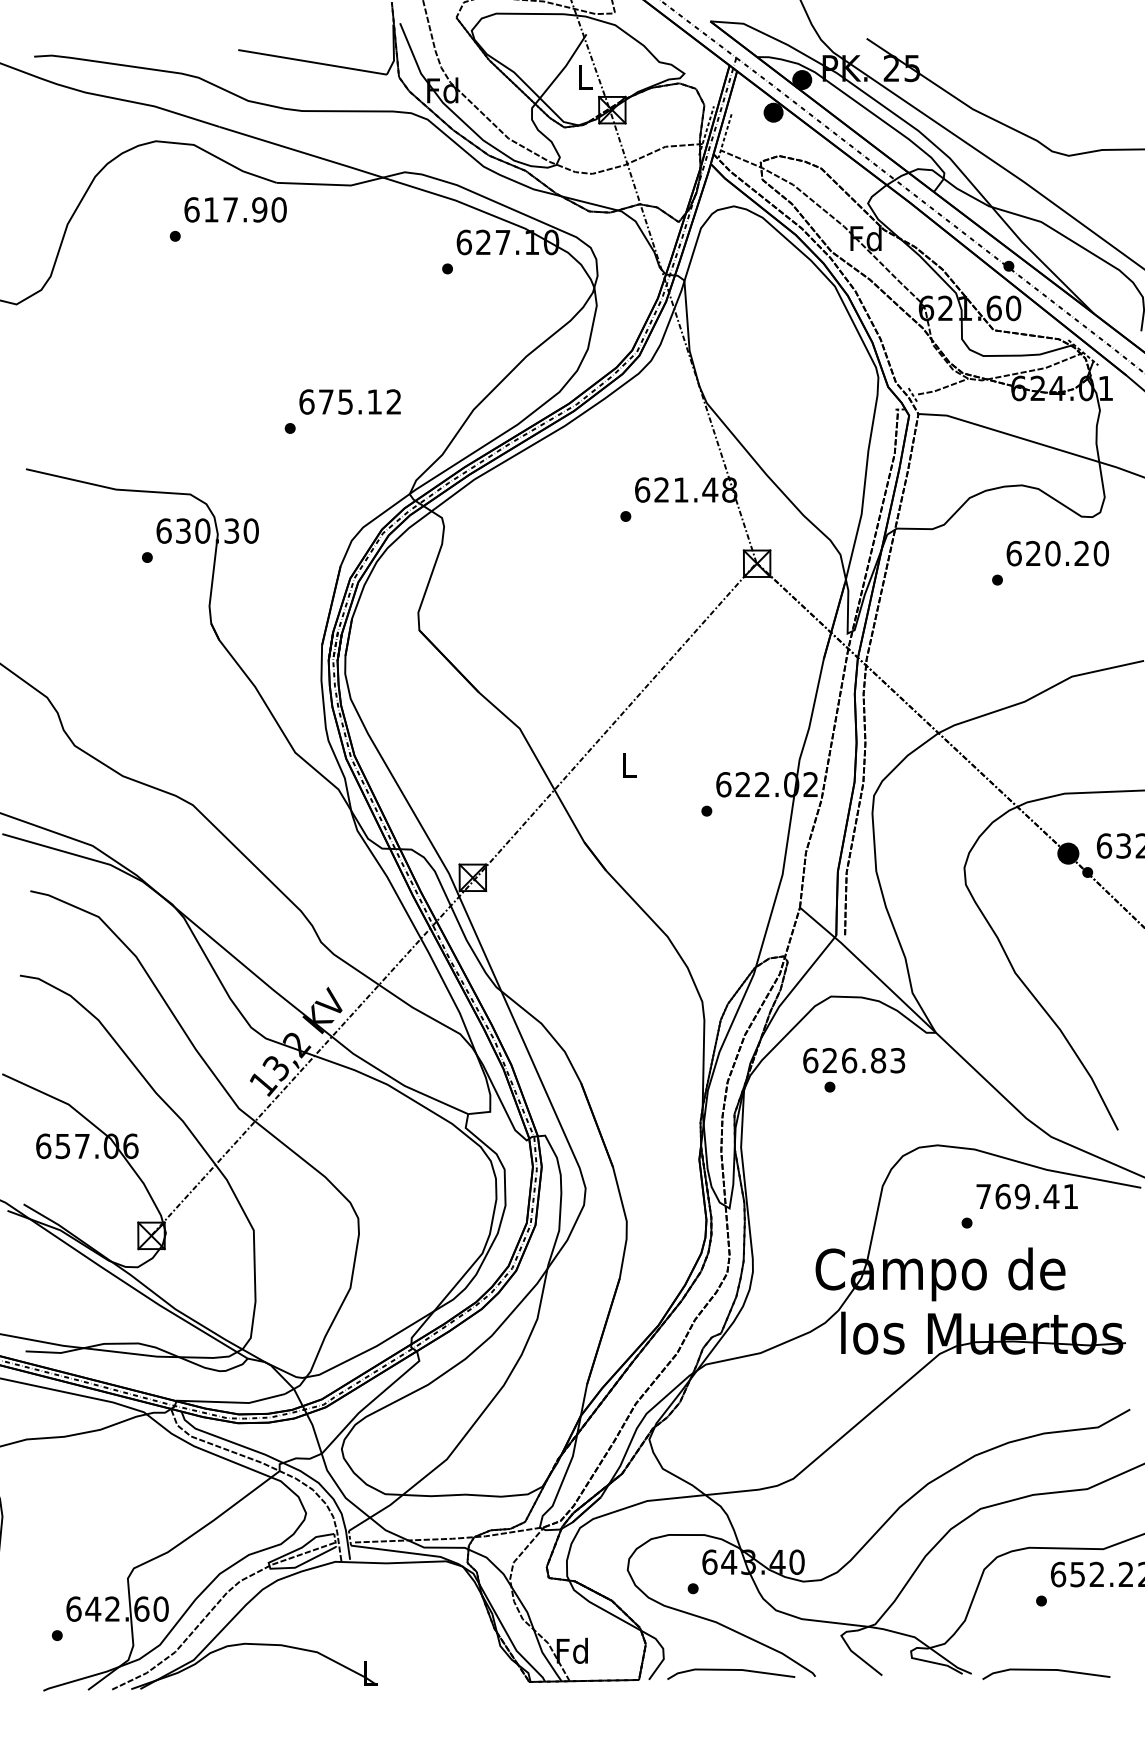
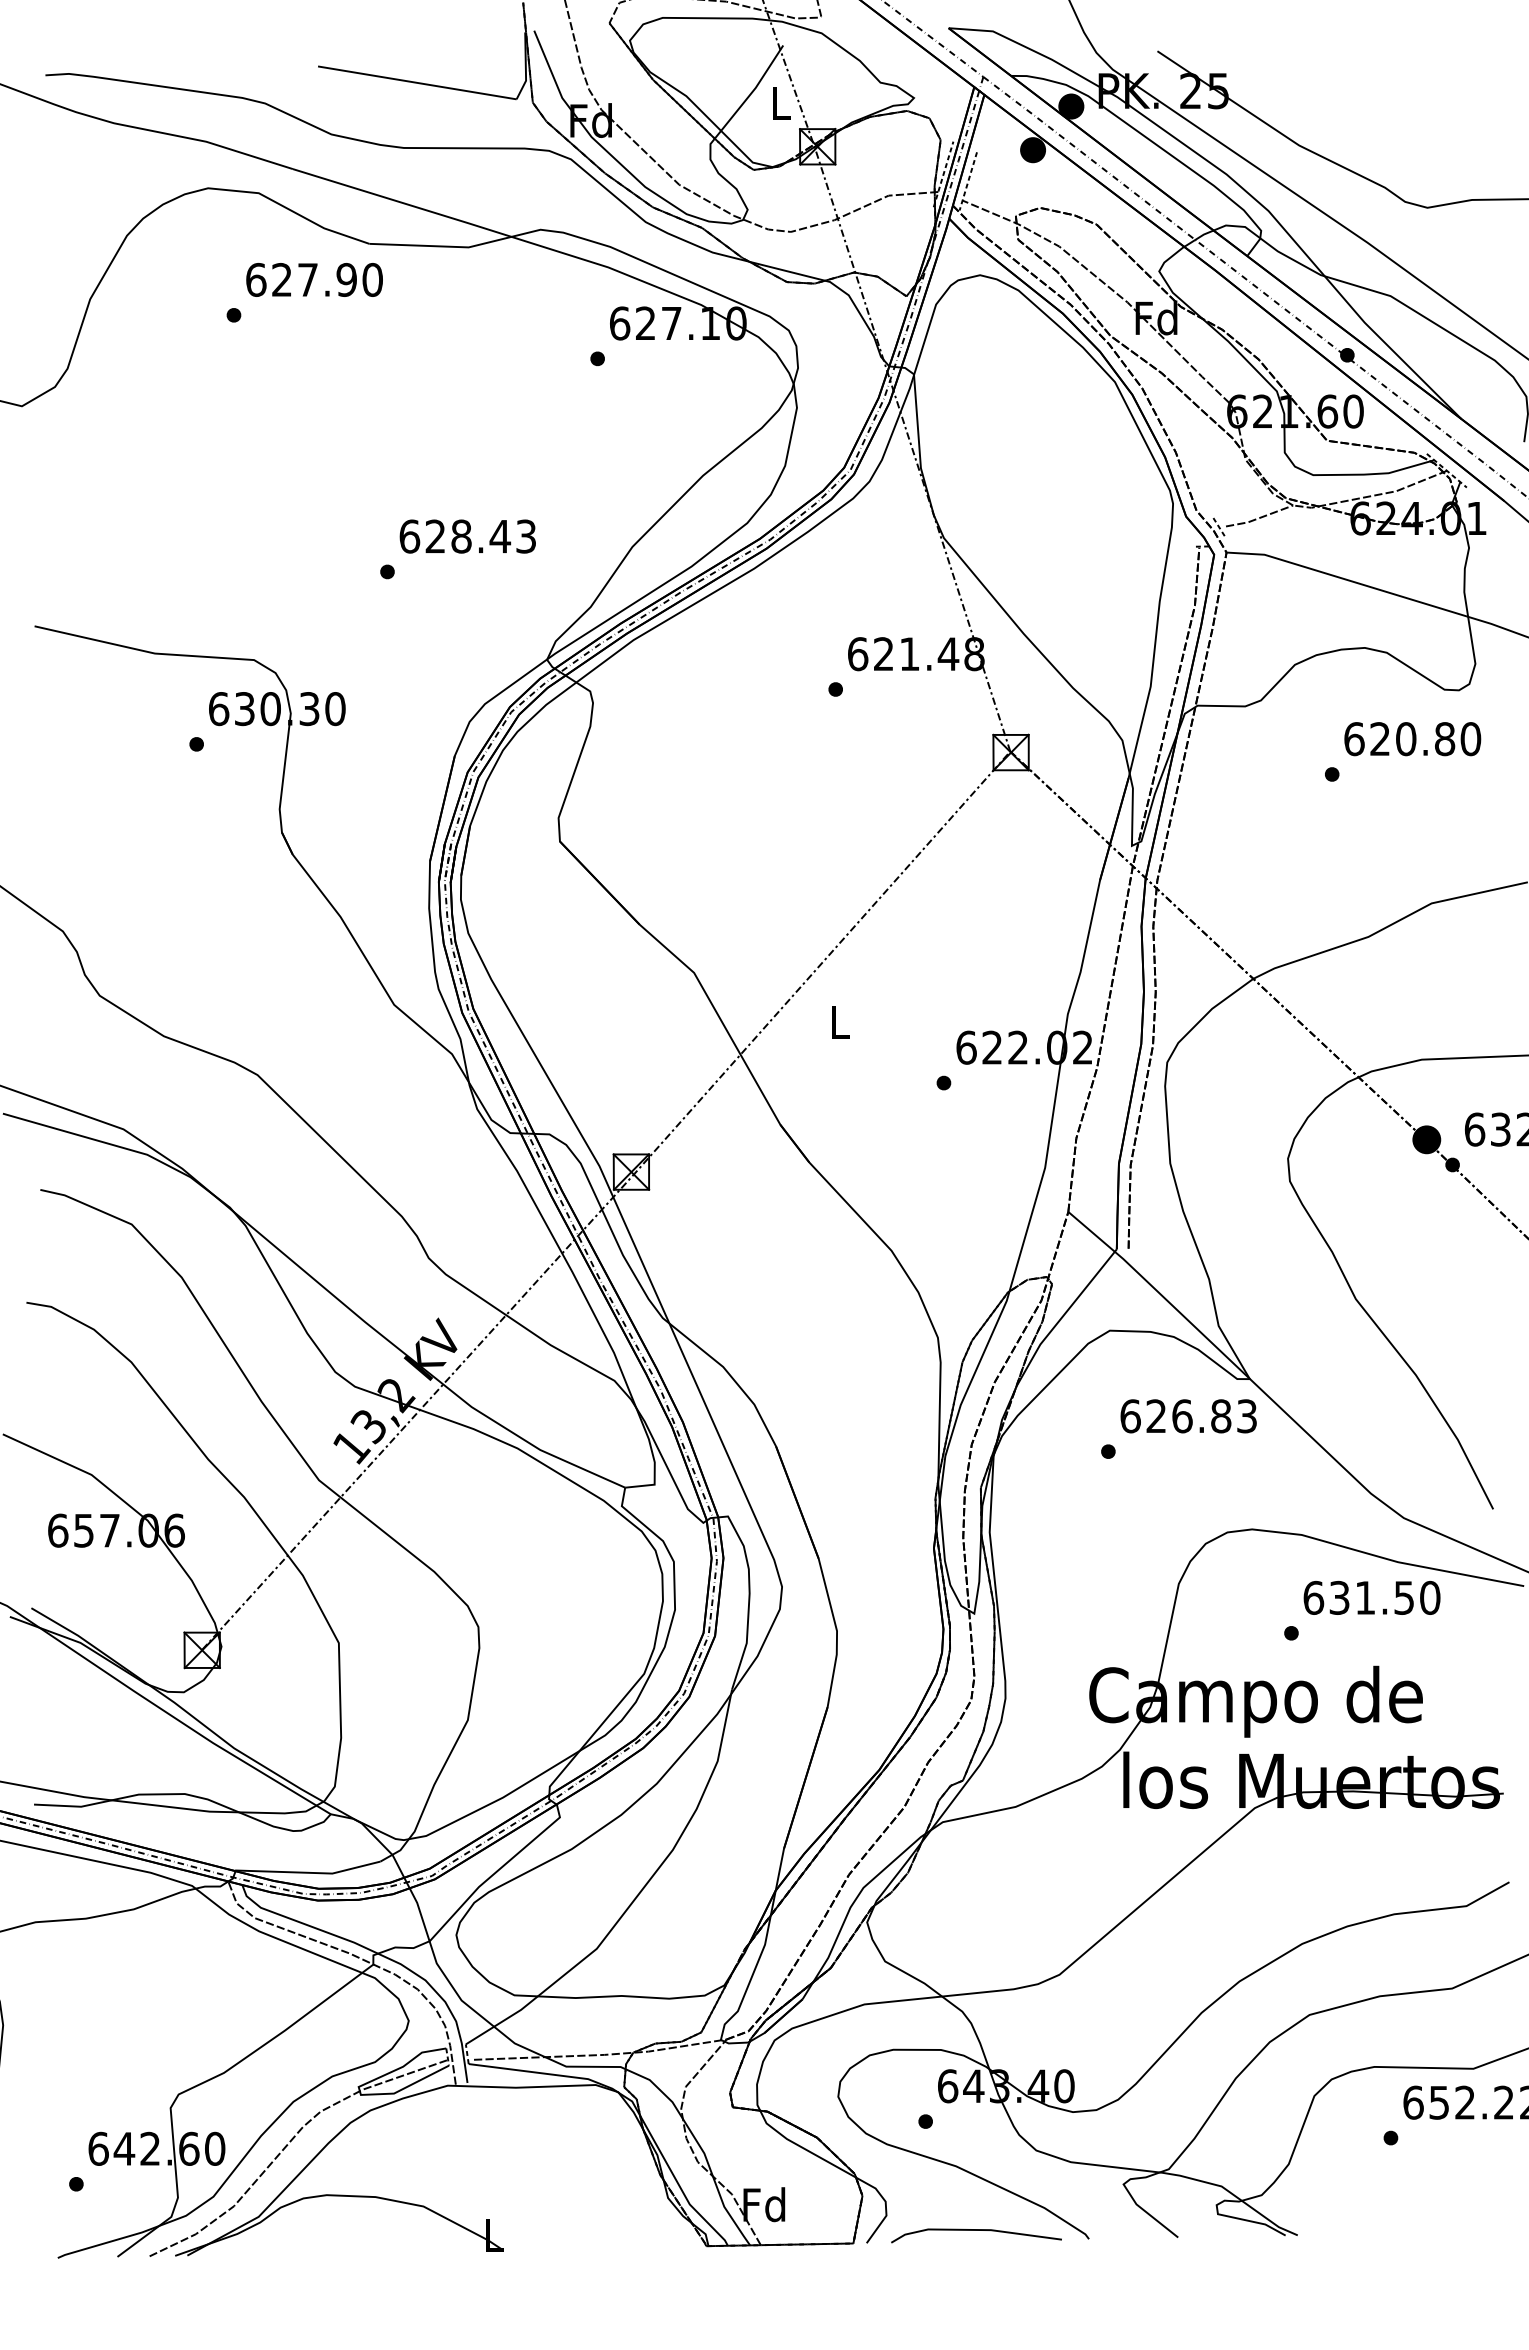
text: (210, 209) -> (281, 279), 617.90 -> 627.90
text: (359, 401) -> (480, 536), 675.12 -> 628.43
text: (1082, 553) -> (1445, 739), 620.20 -> 620.80
text: (854, 1060) -> (1188, 1416), moved
text: (1026, 1196) -> (1371, 1597), 769.41 -> 631.50
line: (1046, 1670) -> (1397, 2230), removed

